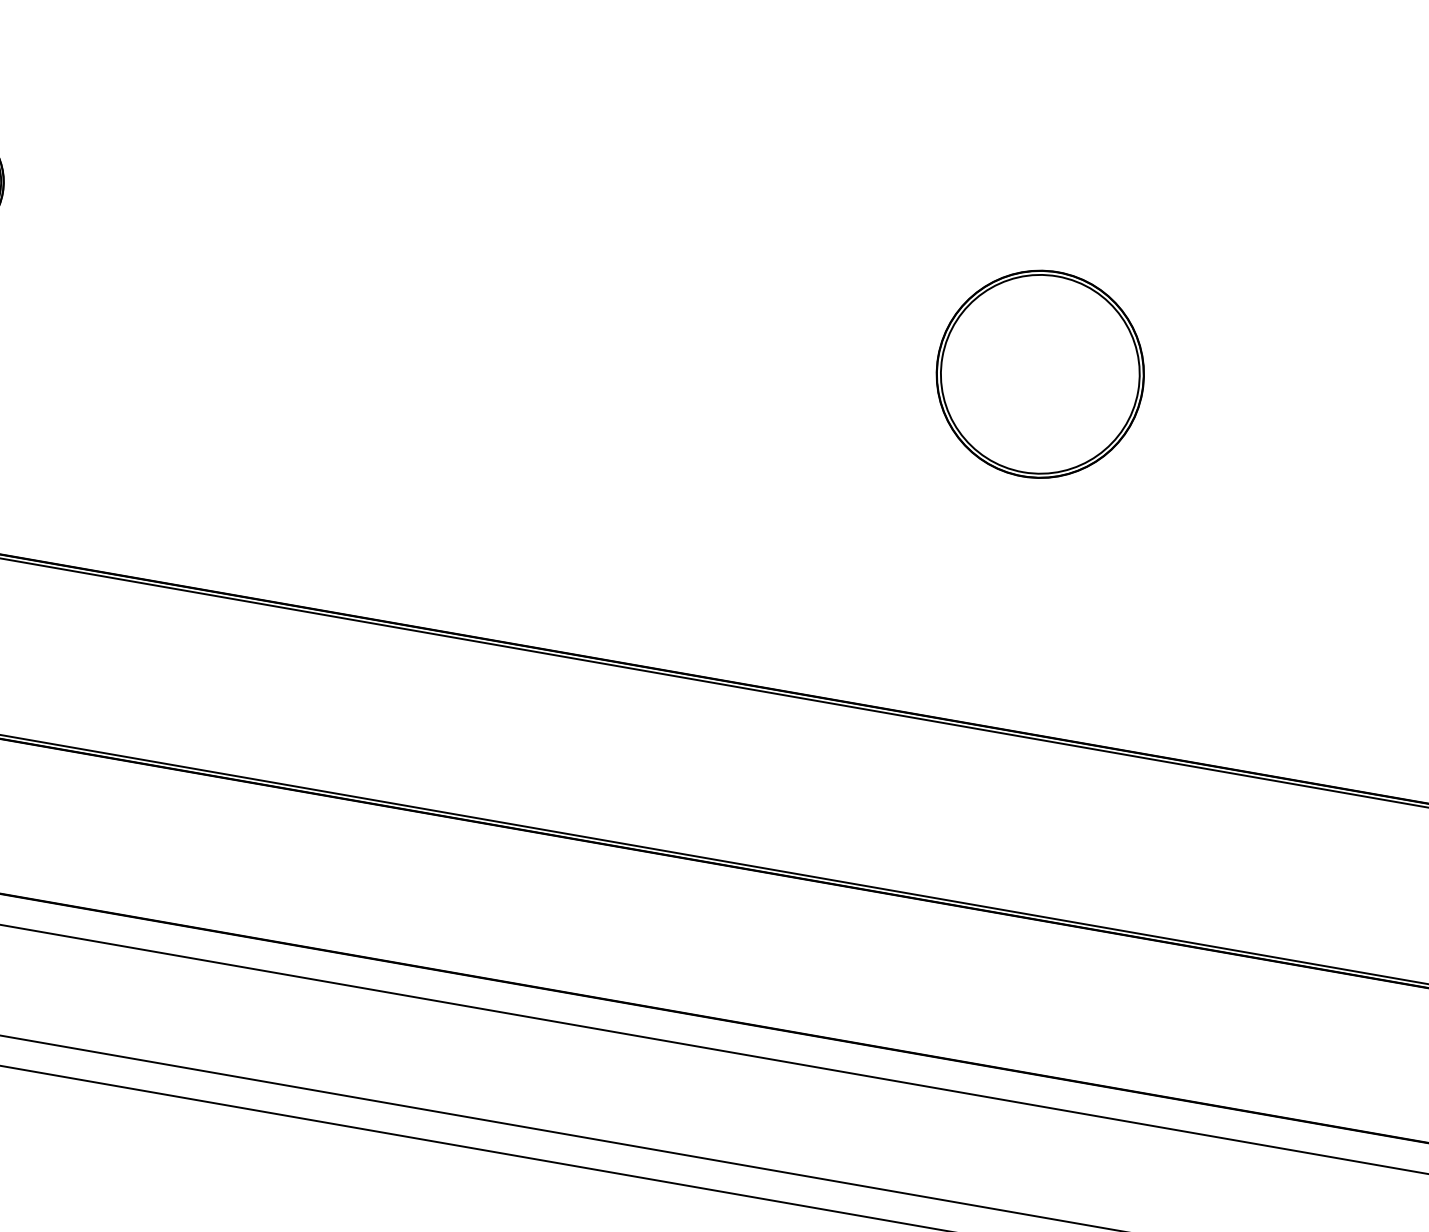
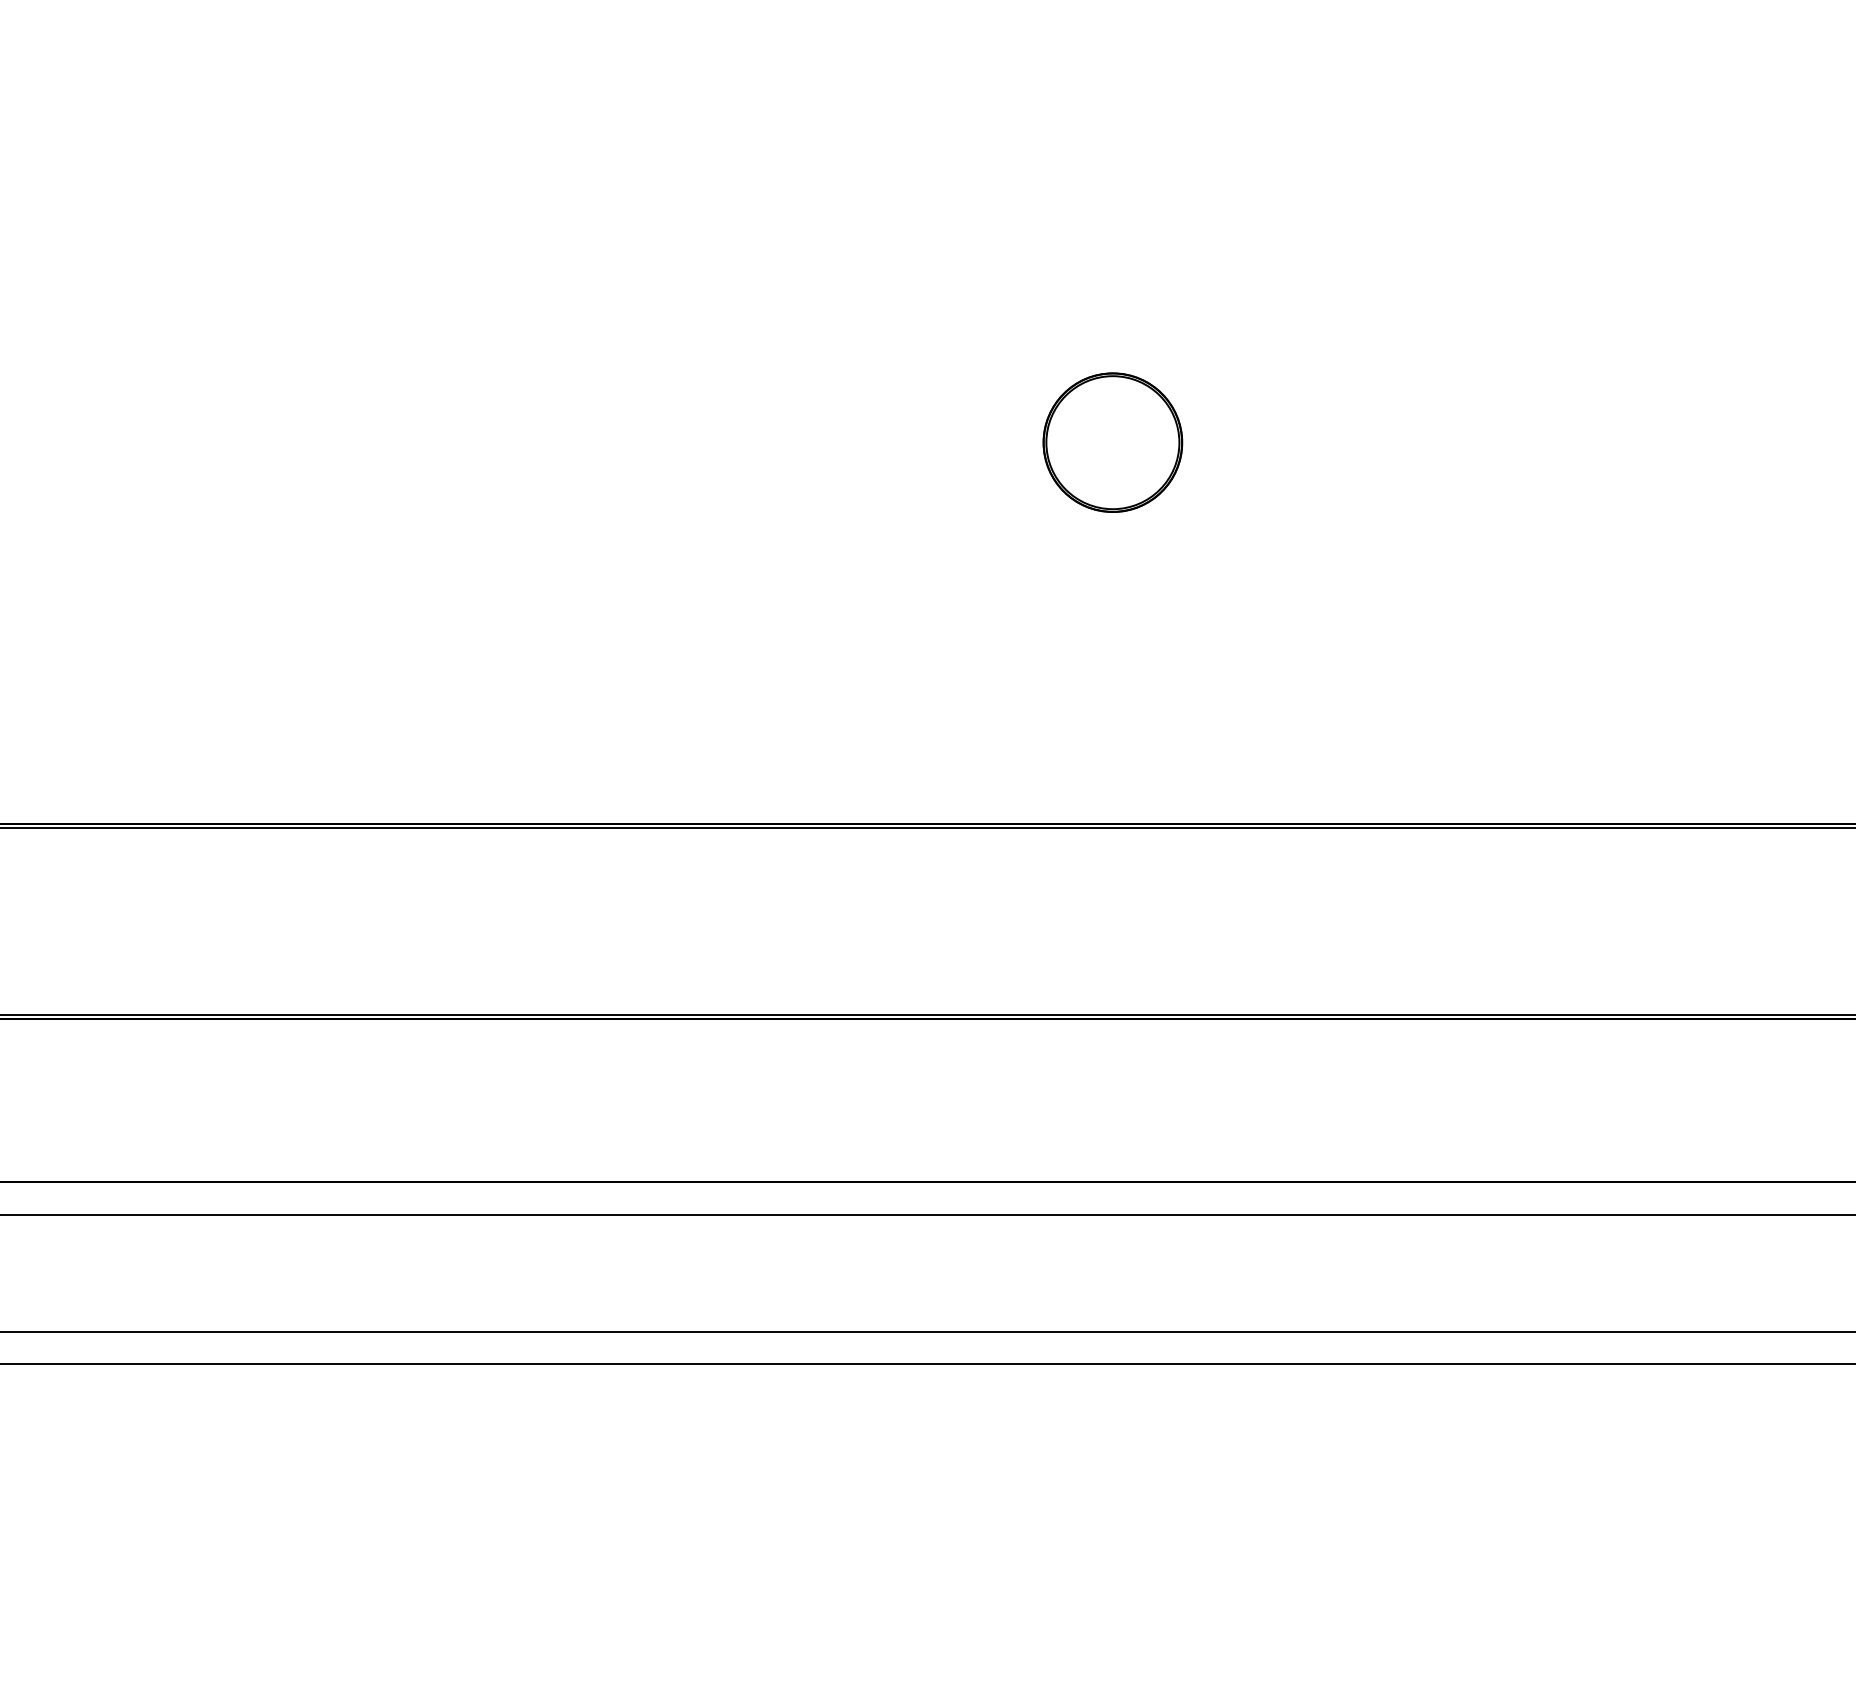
part: (1040, 373) -> (1112, 442), size x0.62

